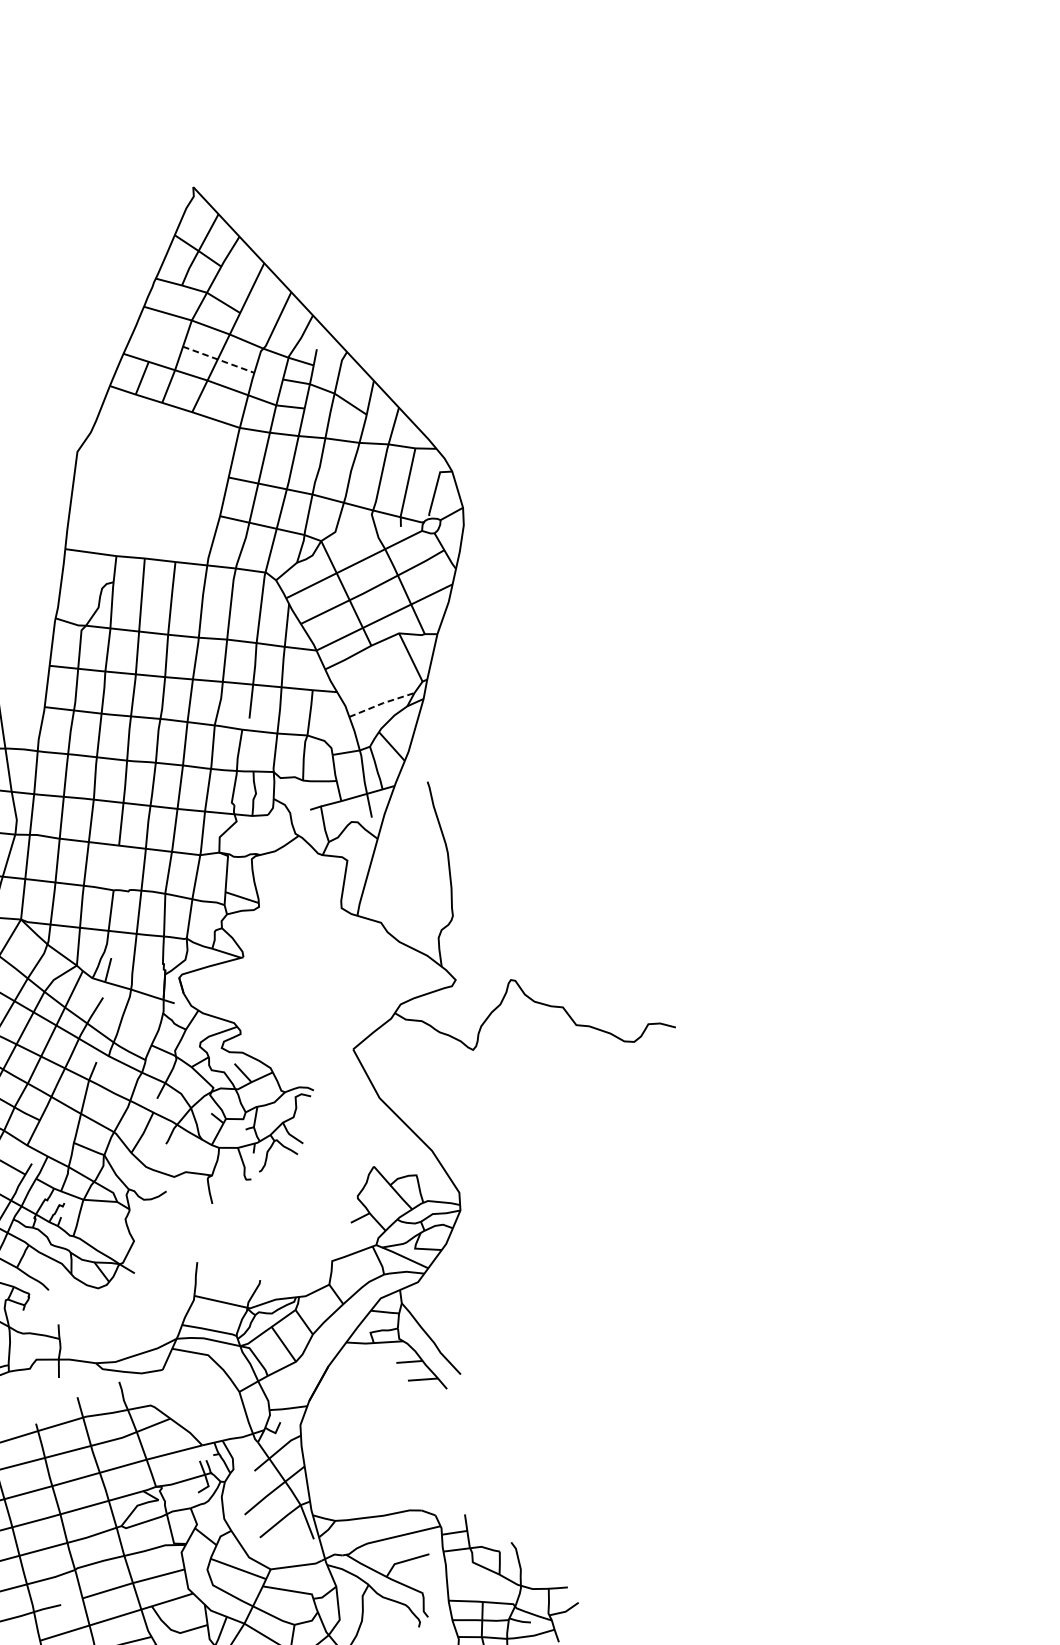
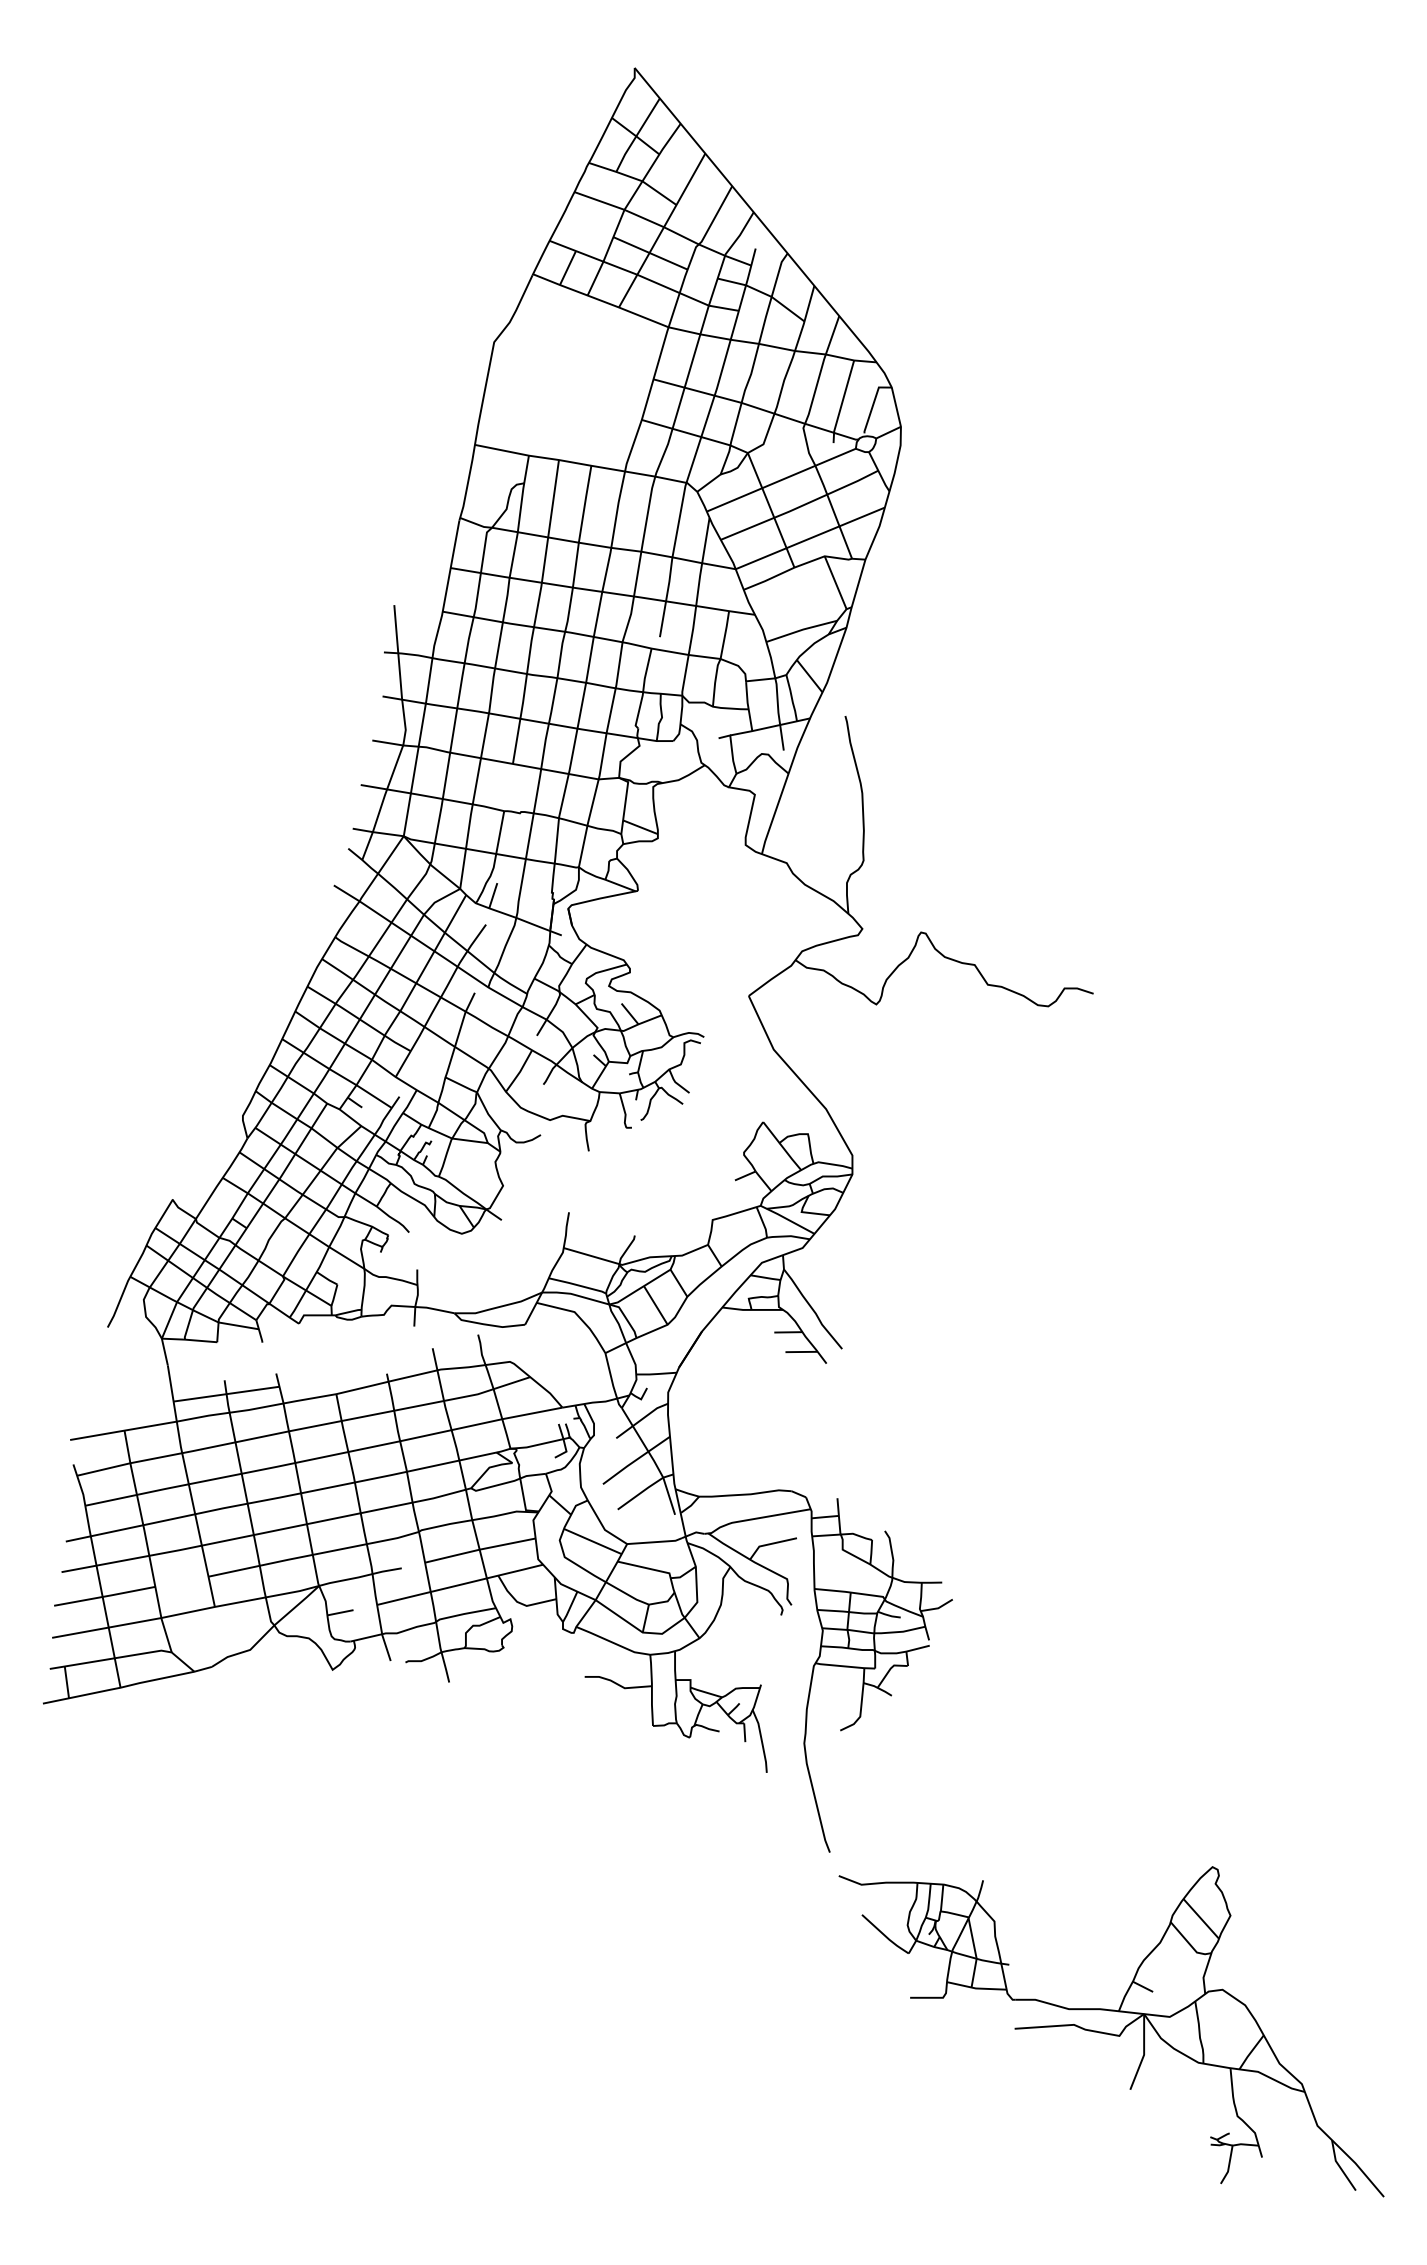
line: (218, 359) -> (650, 253), dashed -> solid
line: (382, 703) -> (802, 629), dashed -> solid

